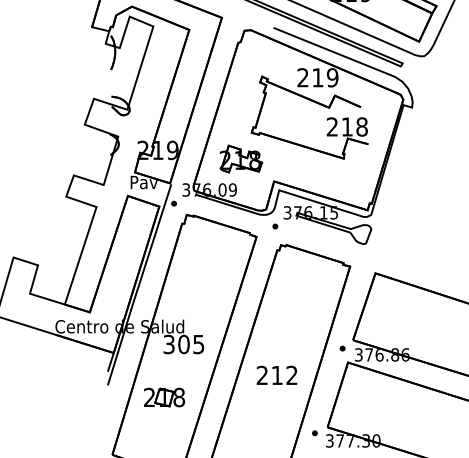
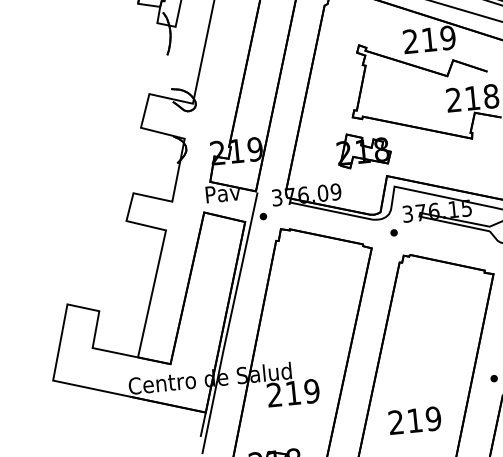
part: (241, 158) -> (364, 149), moved
text: (183, 344) -> (292, 393), 305 -> 219
text: (291, 375) -> (432, 418), 212 -> 219

